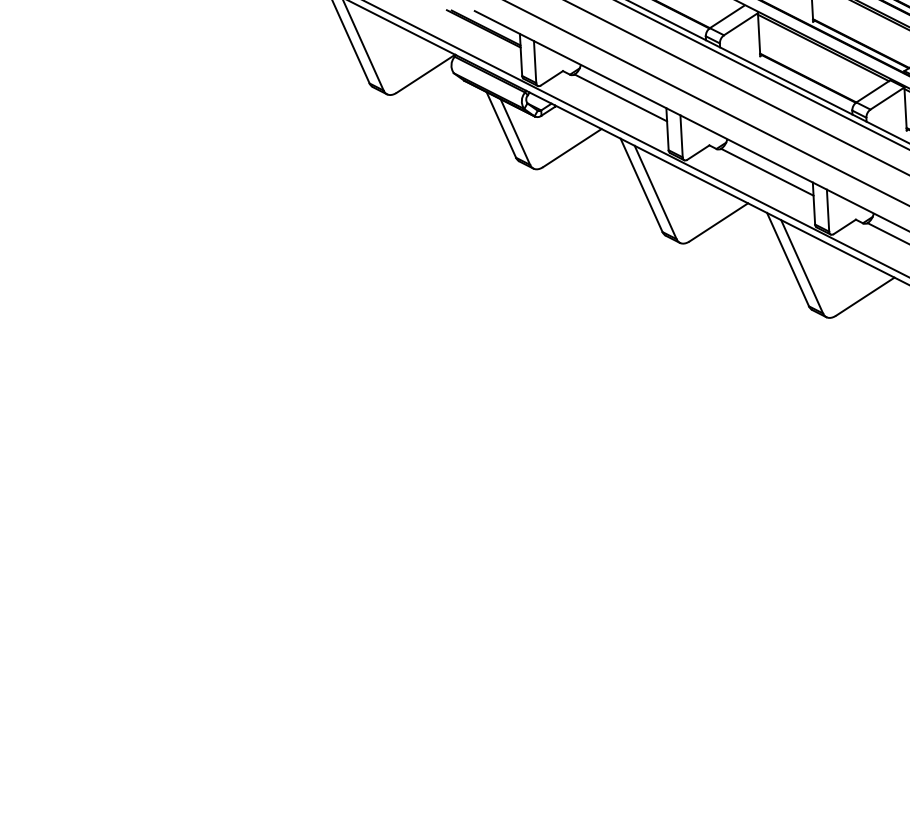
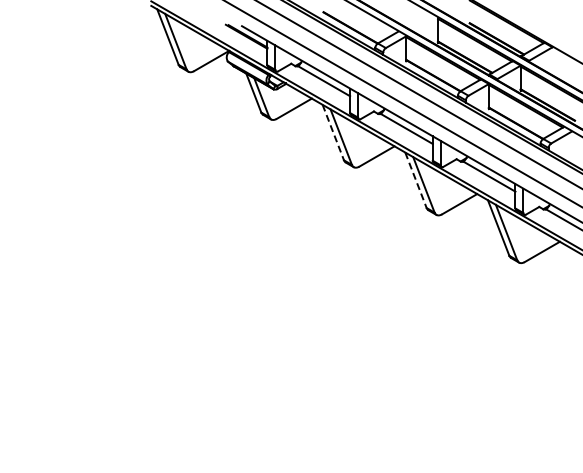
line: (641, 185) -> (333, 132), solid -> dashed
line: (787, 260) -> (415, 180), solid -> dashed

